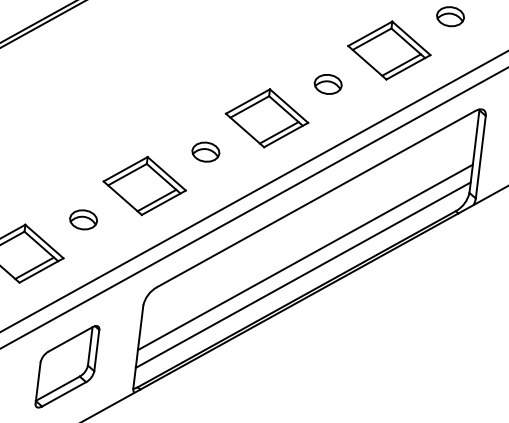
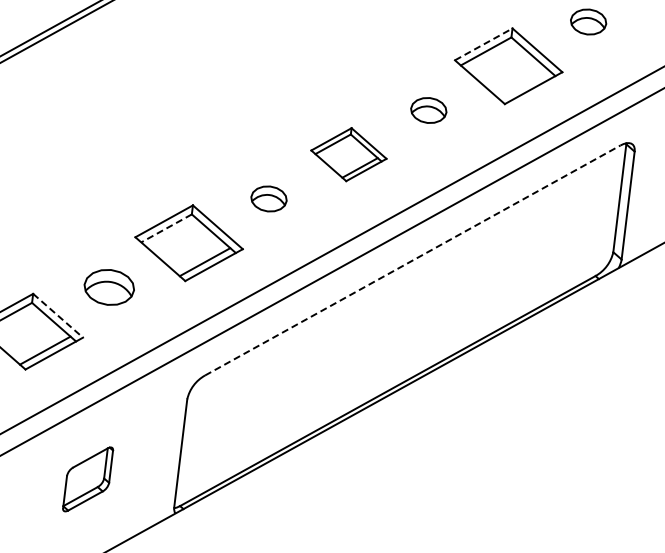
line: (370, 33) -> (483, 44), solid -> dashed
line: (401, 65) -> (524, 85), removed
part: (266, 118) -> (348, 154), size x0.7
line: (127, 174) -> (166, 228), solid -> dashed
line: (316, 199) -> (413, 260), solid -> dashed
part: (83, 219) -> (108, 287), size x1.4
line: (44, 242) -> (58, 316), solid -> dashed
line: (305, 257) -> (398, 336), removed
line: (302, 275) -> (395, 359), removed
part: (66, 366) -> (87, 479), size x0.6

